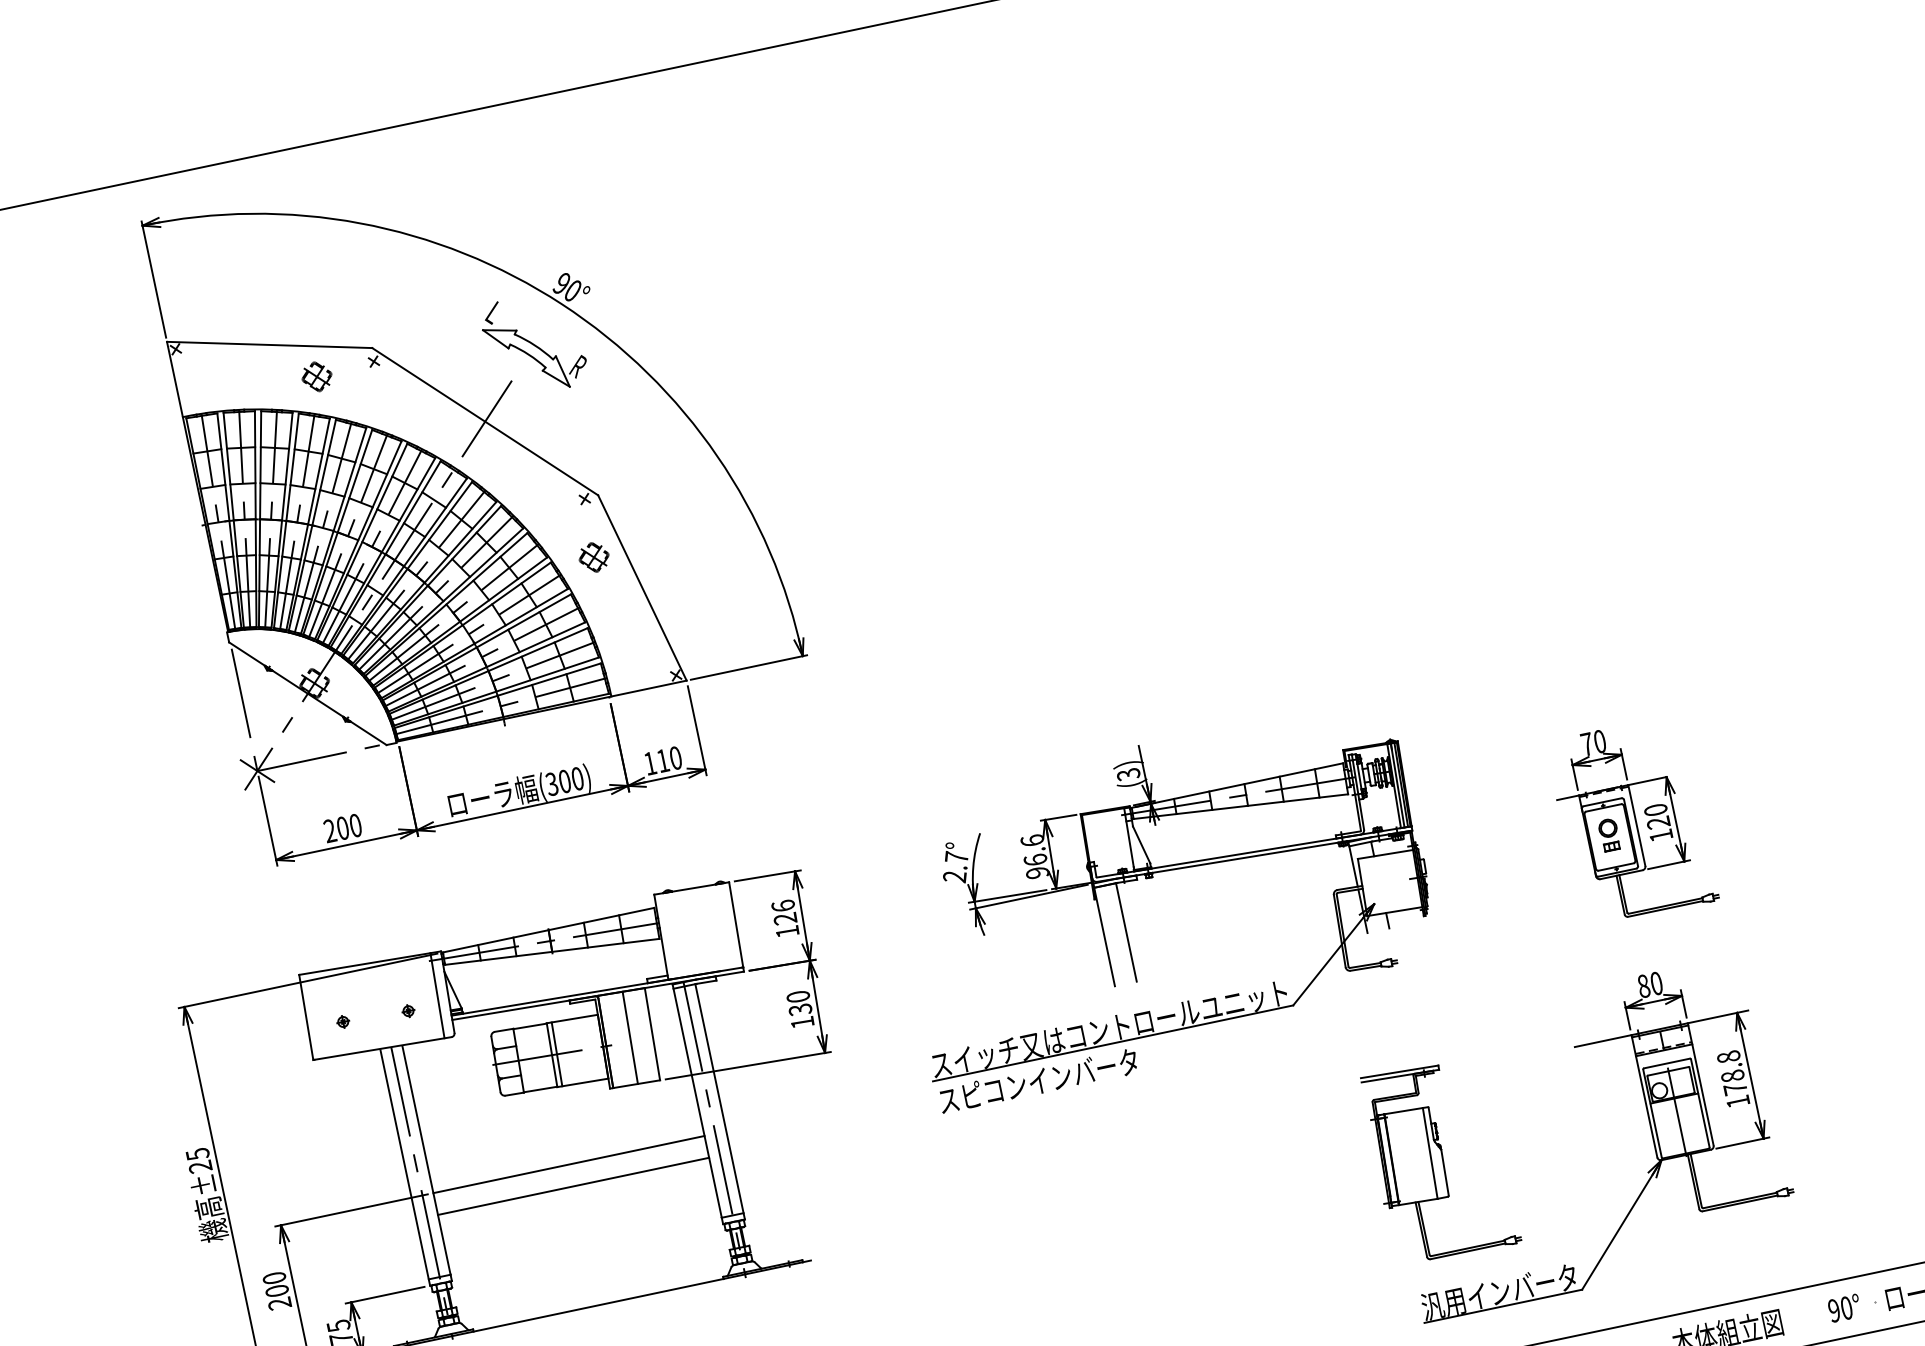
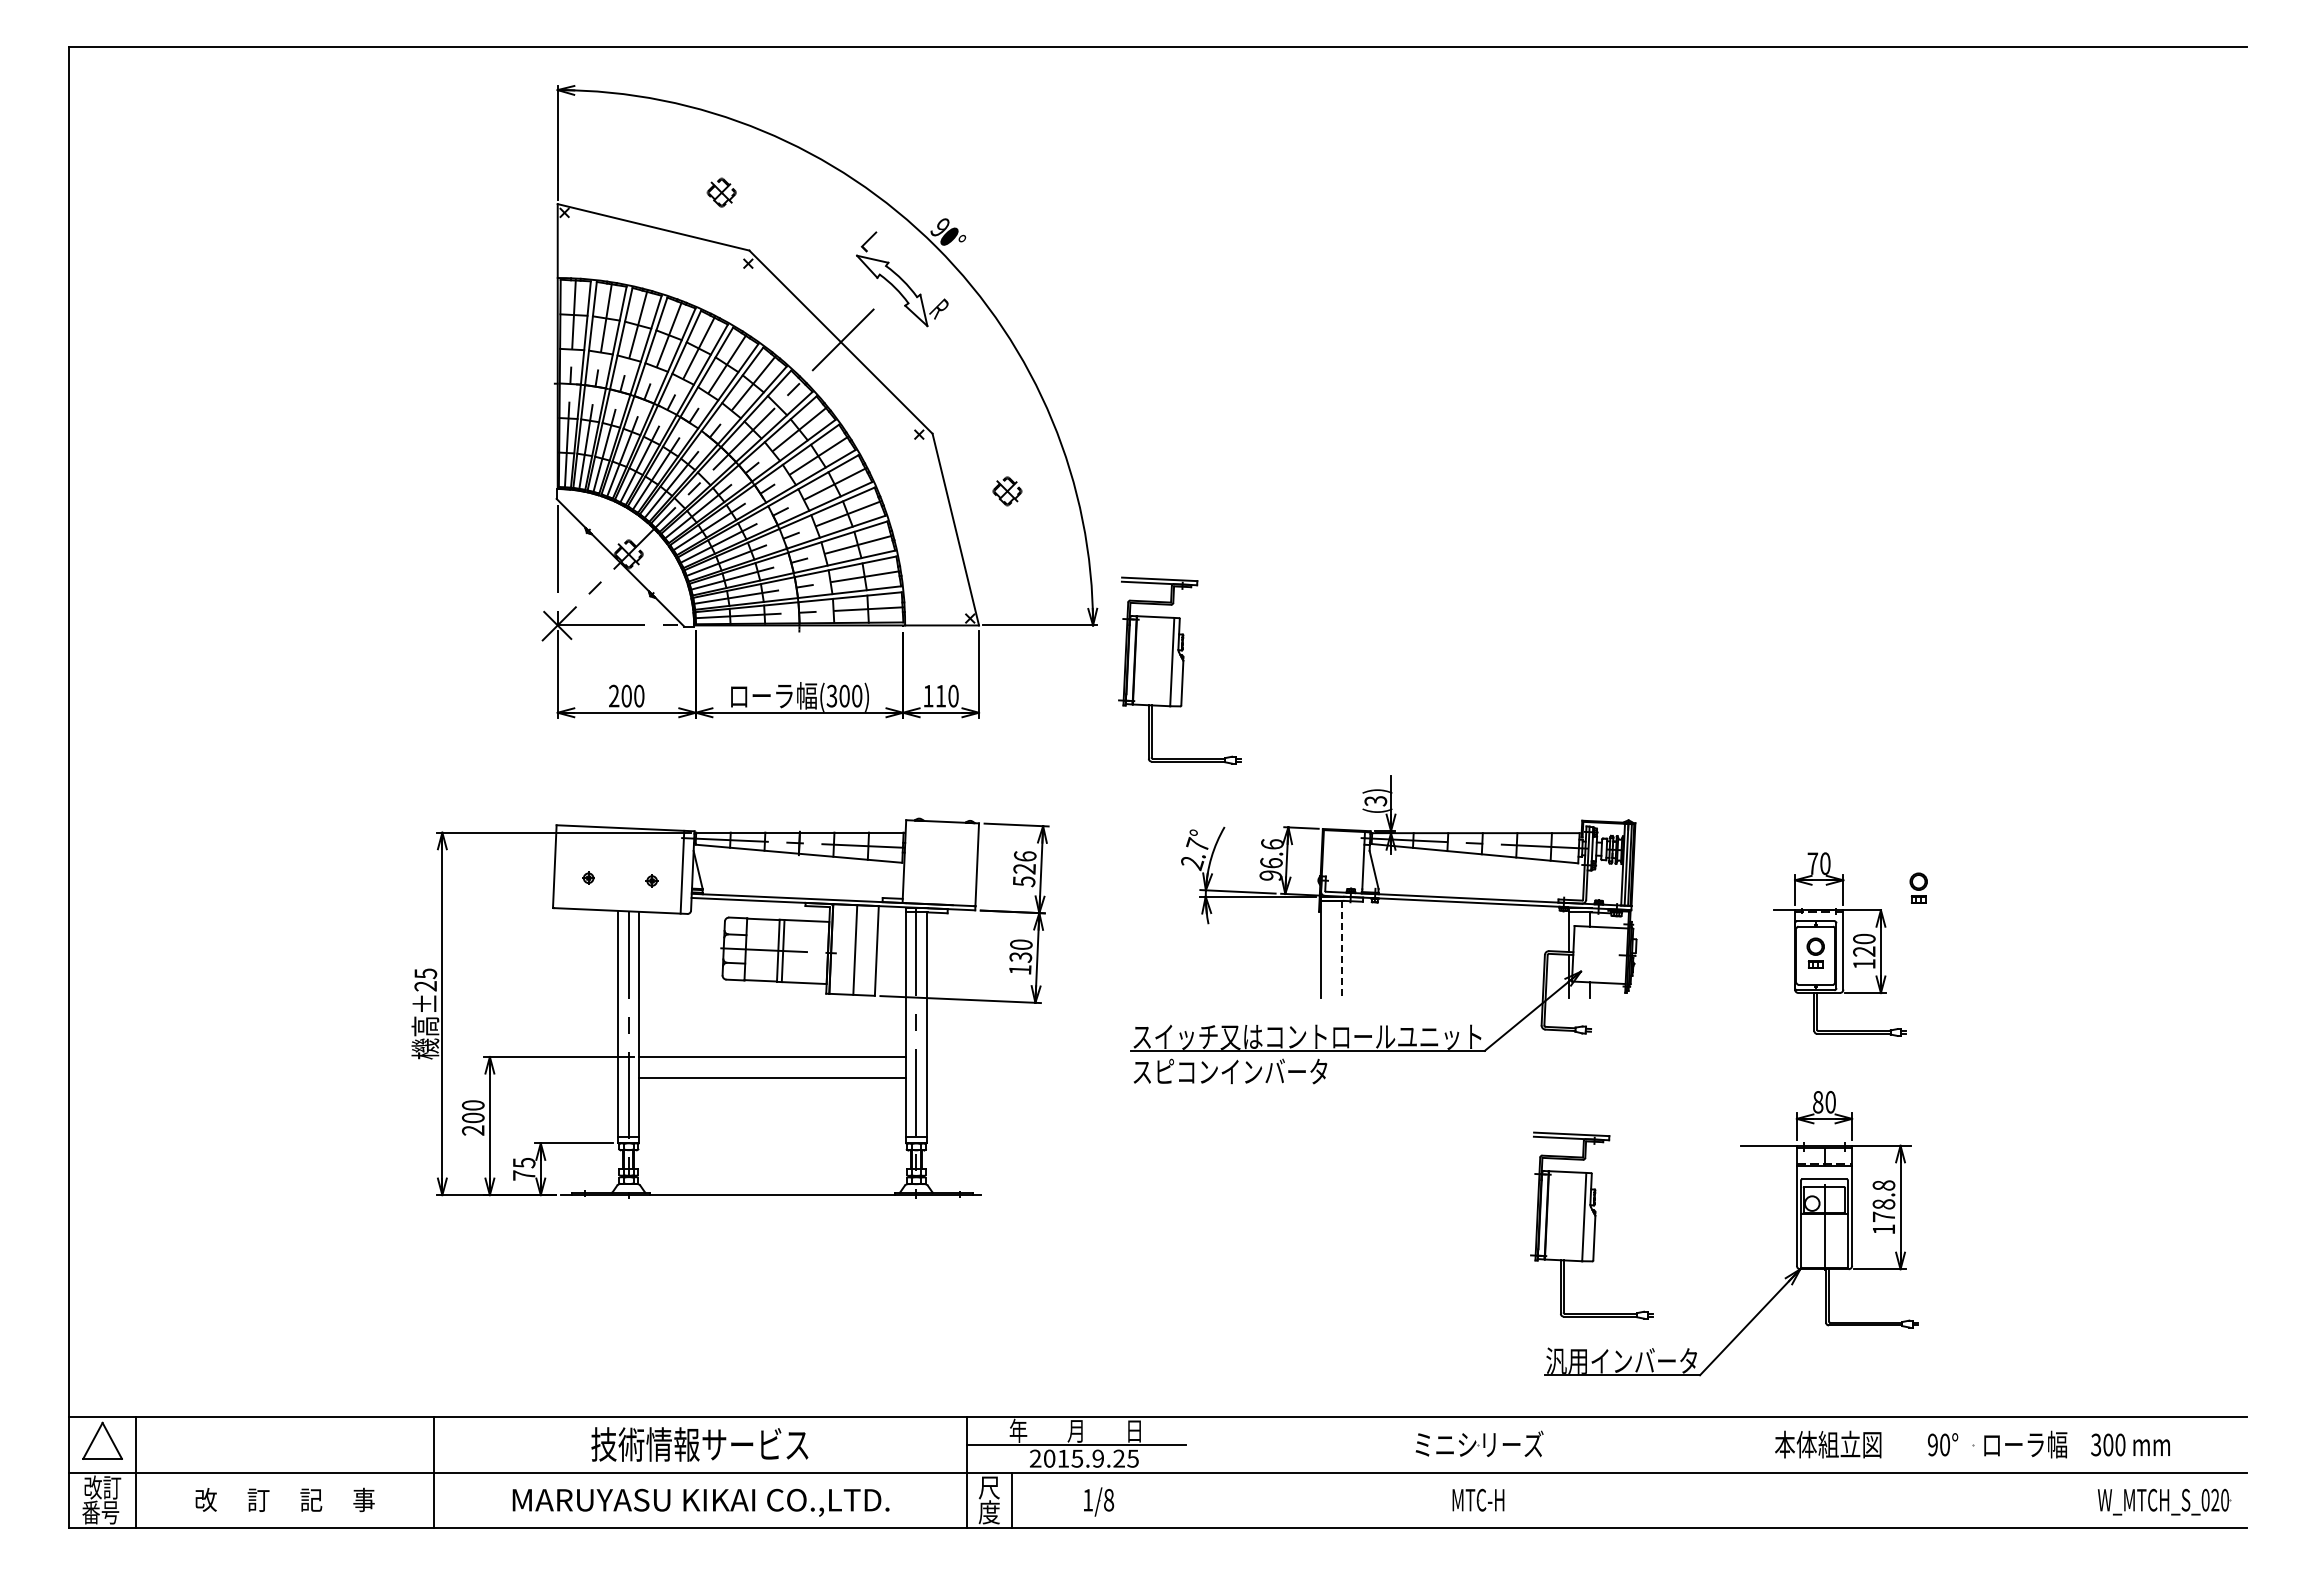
part: (316, 376) -> (721, 192), moved
part: (594, 557) -> (1007, 491), moved
part: (900, 683) -> (1179, 670), added
part: (1699, 745) -> (1918, 887), added
text: (787, 931) -> (1024, 881), 126 -> 526
line: (1126, 932) -> (1342, 949), solid -> dashed

